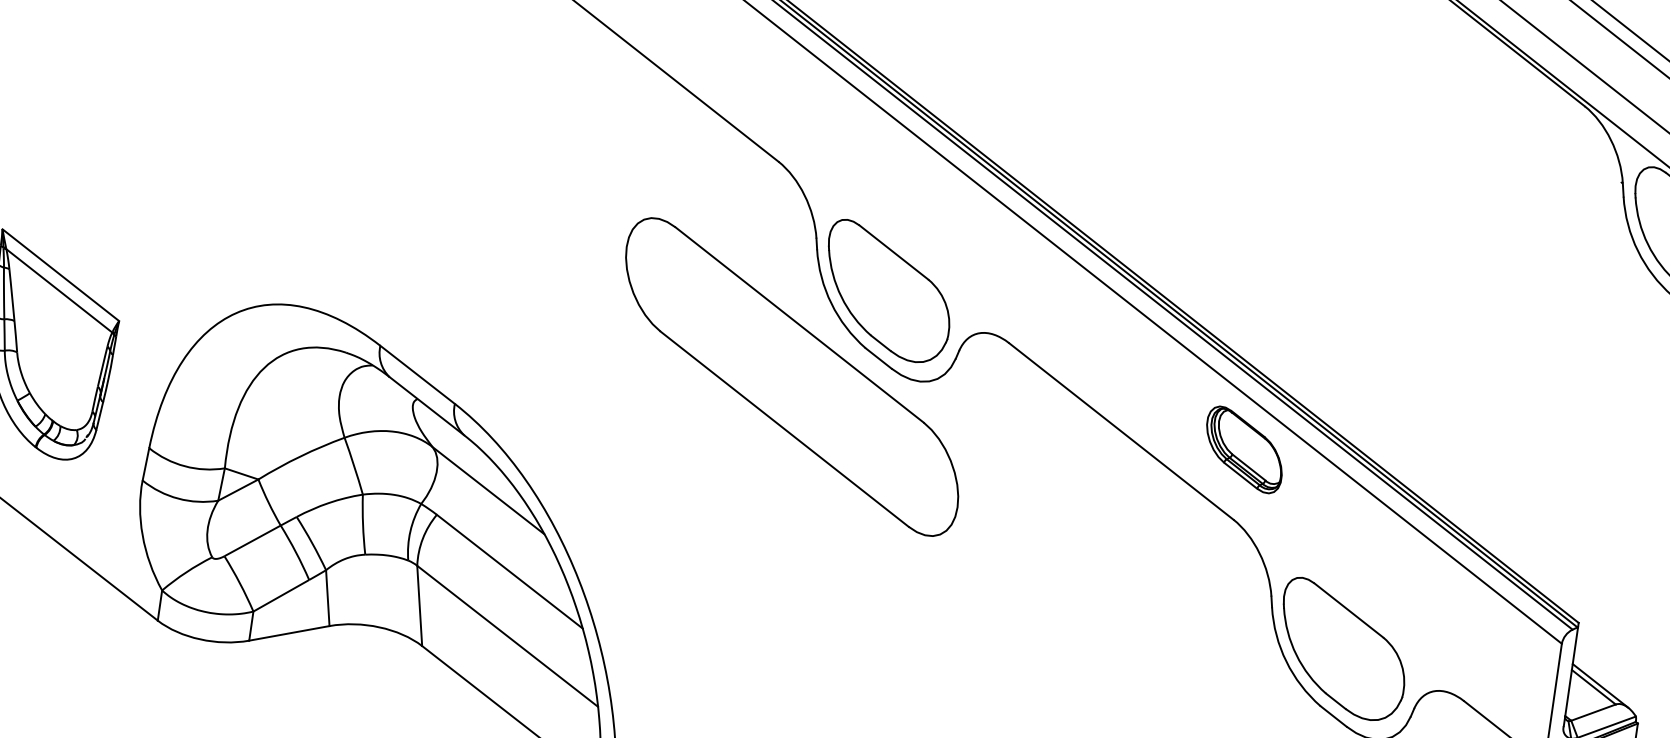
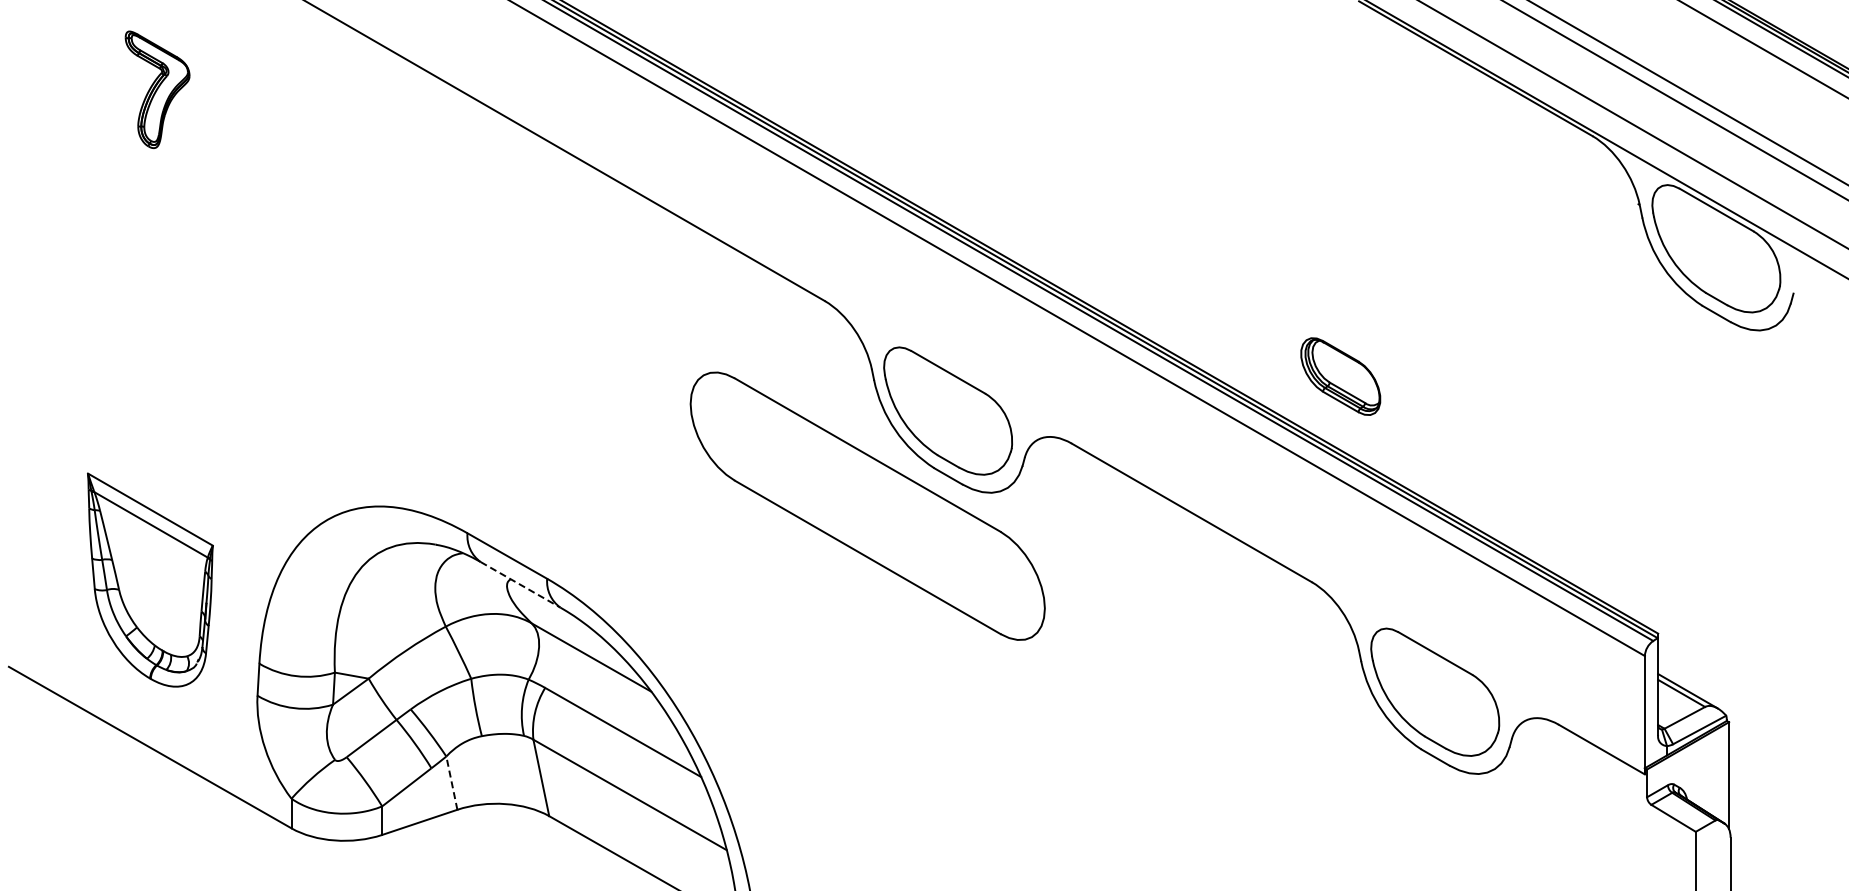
line: (426, 405) -> (520, 584), solid -> dashed
part: (1244, 449) -> (1340, 376), moved
line: (327, 597) -> (451, 782), solid -> dashed

